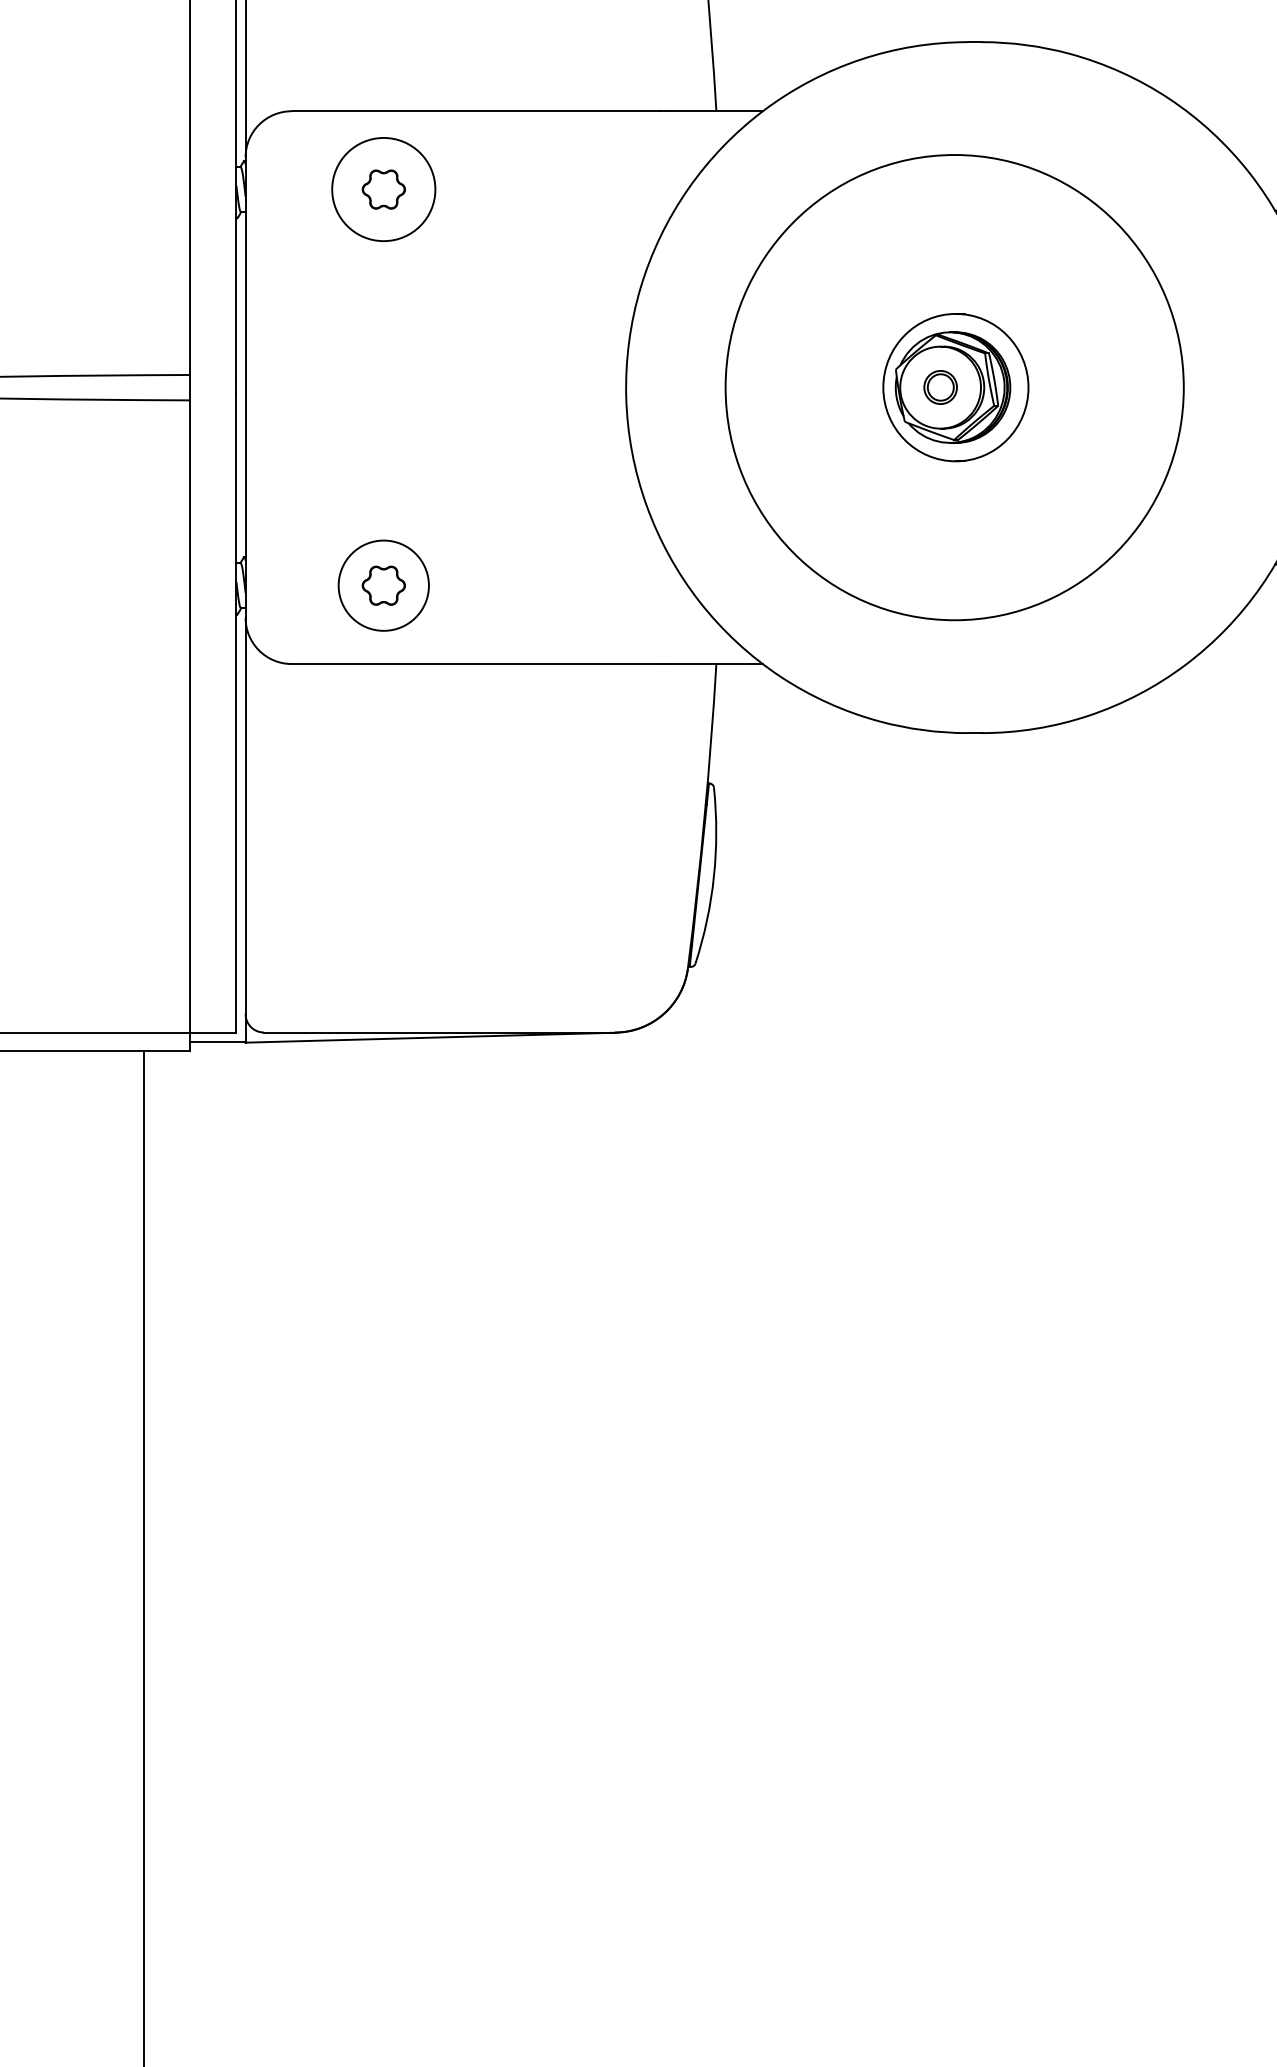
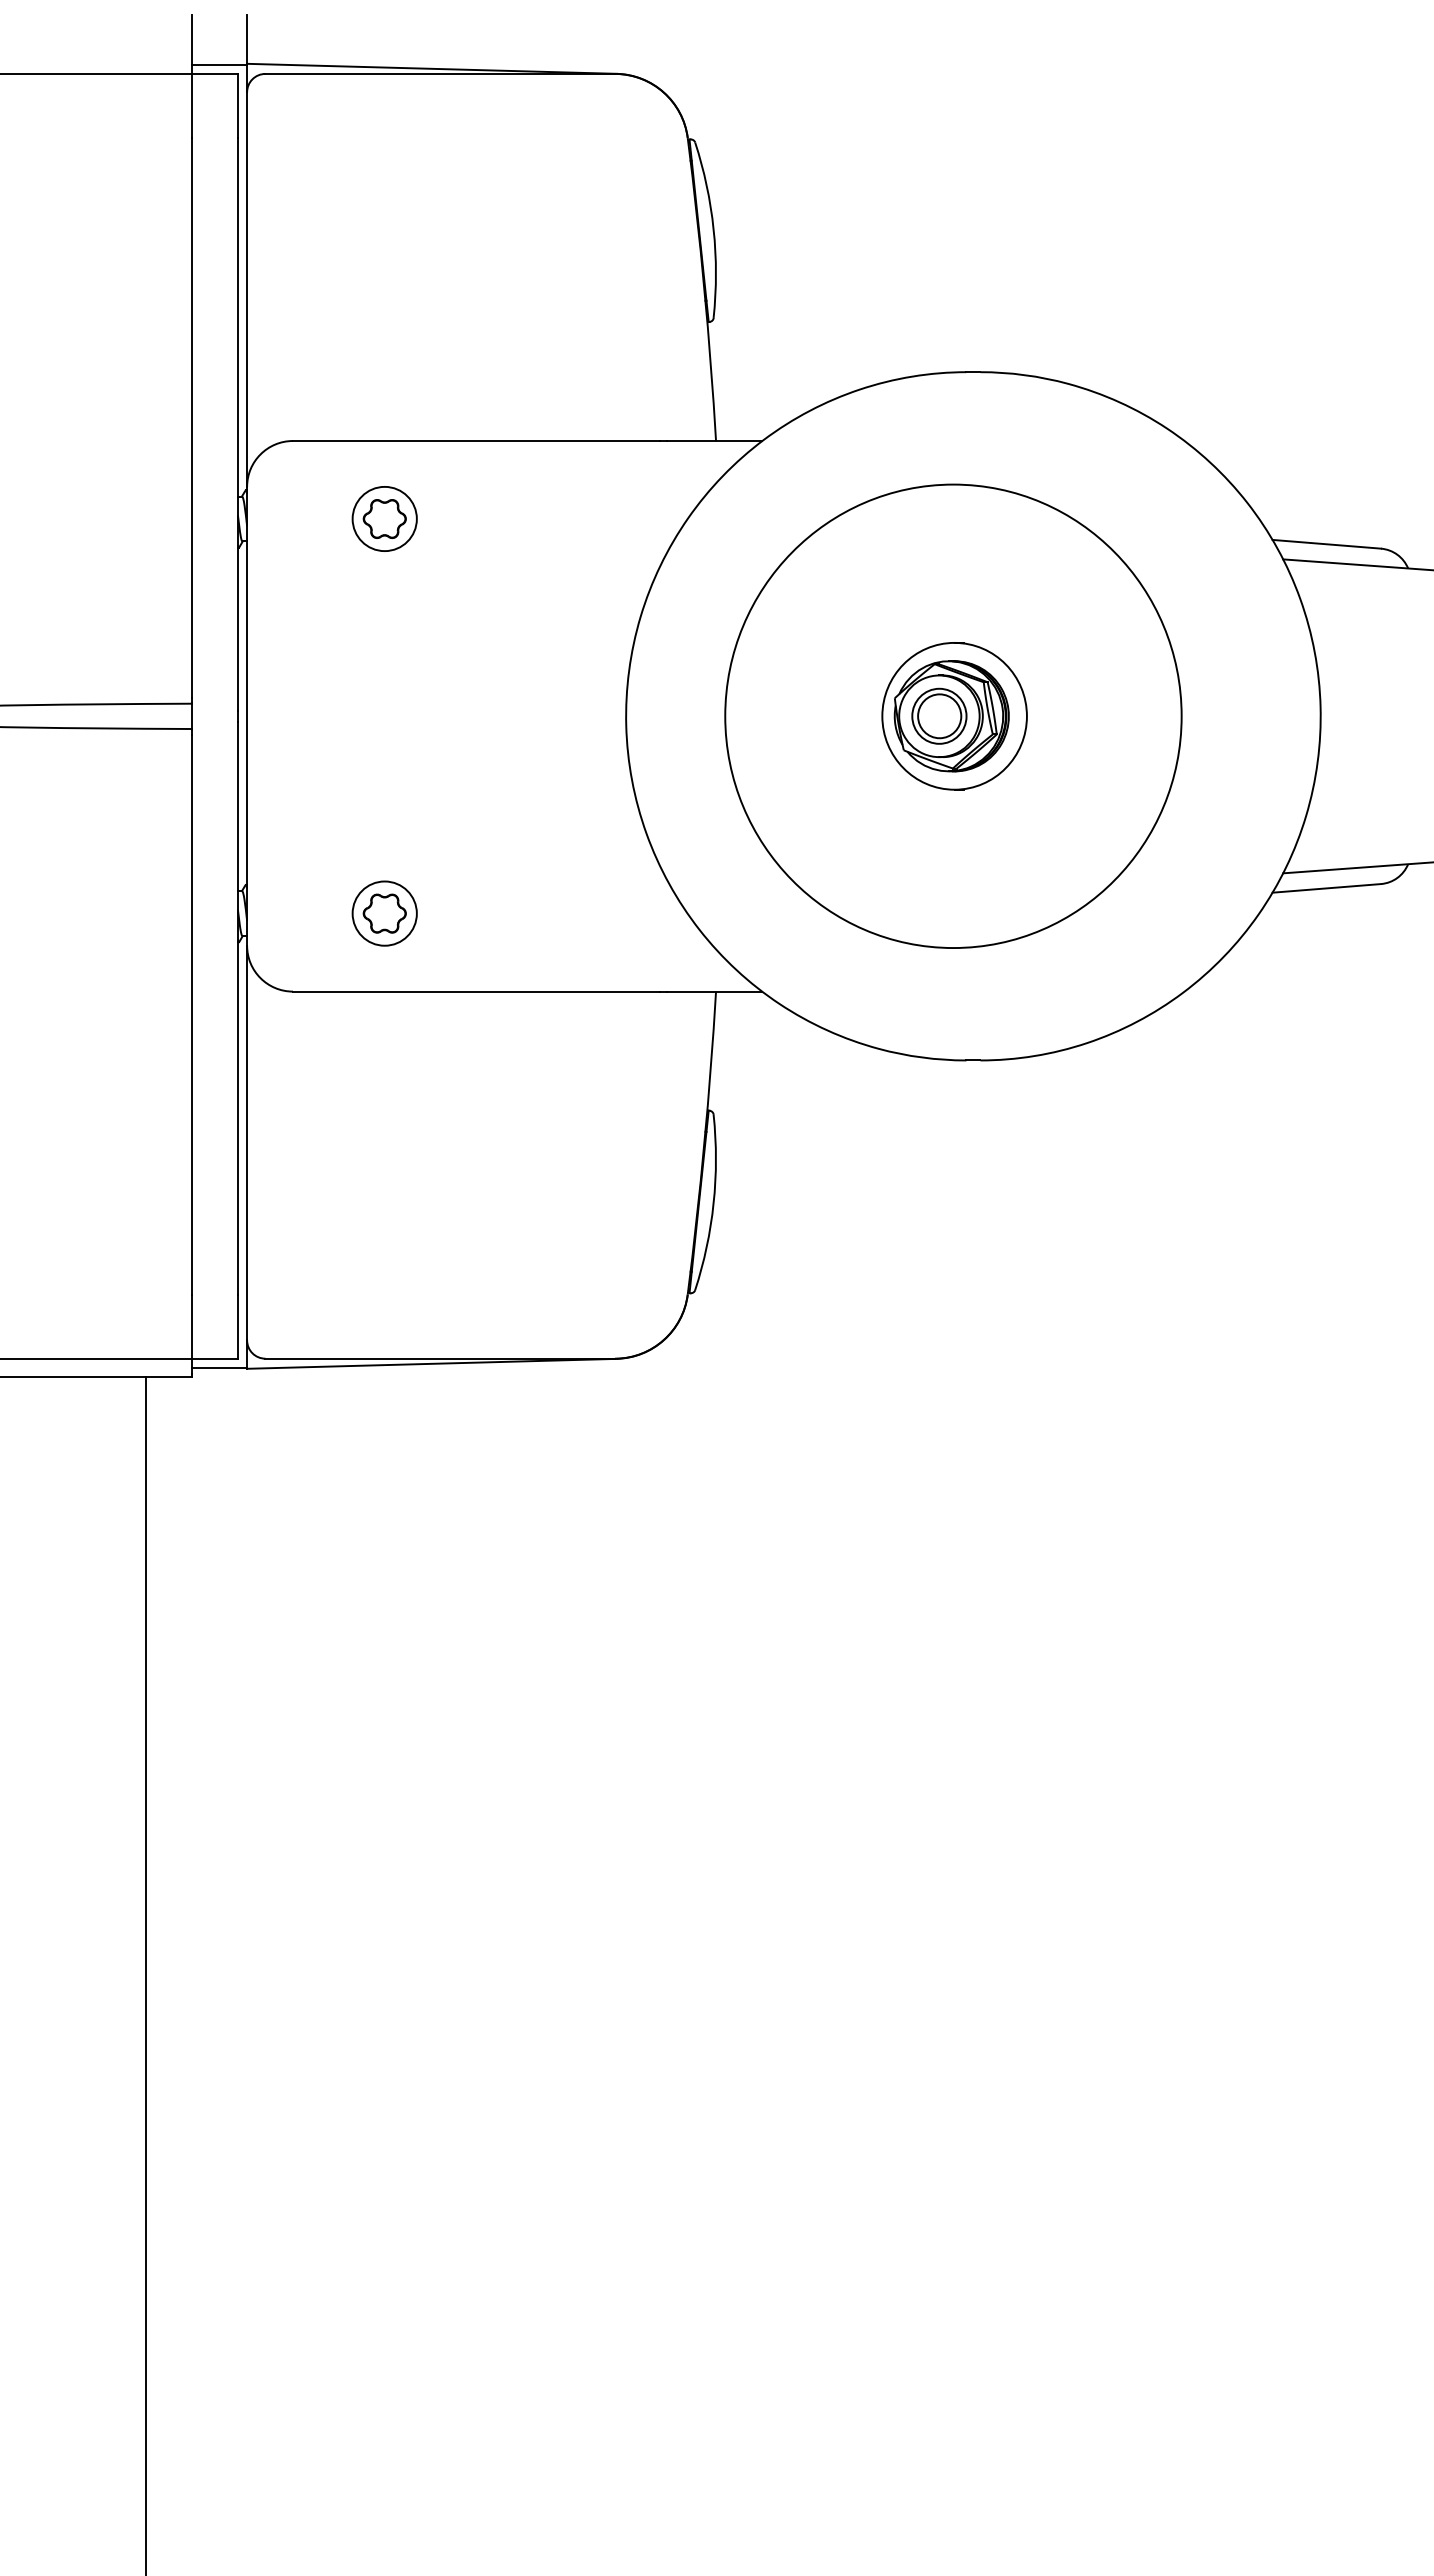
circle: (383, 189) -> (384, 518), size x0.62
part: (940, 386) -> (939, 715), size x1.67
circle: (383, 585) -> (384, 913), size x0.71

